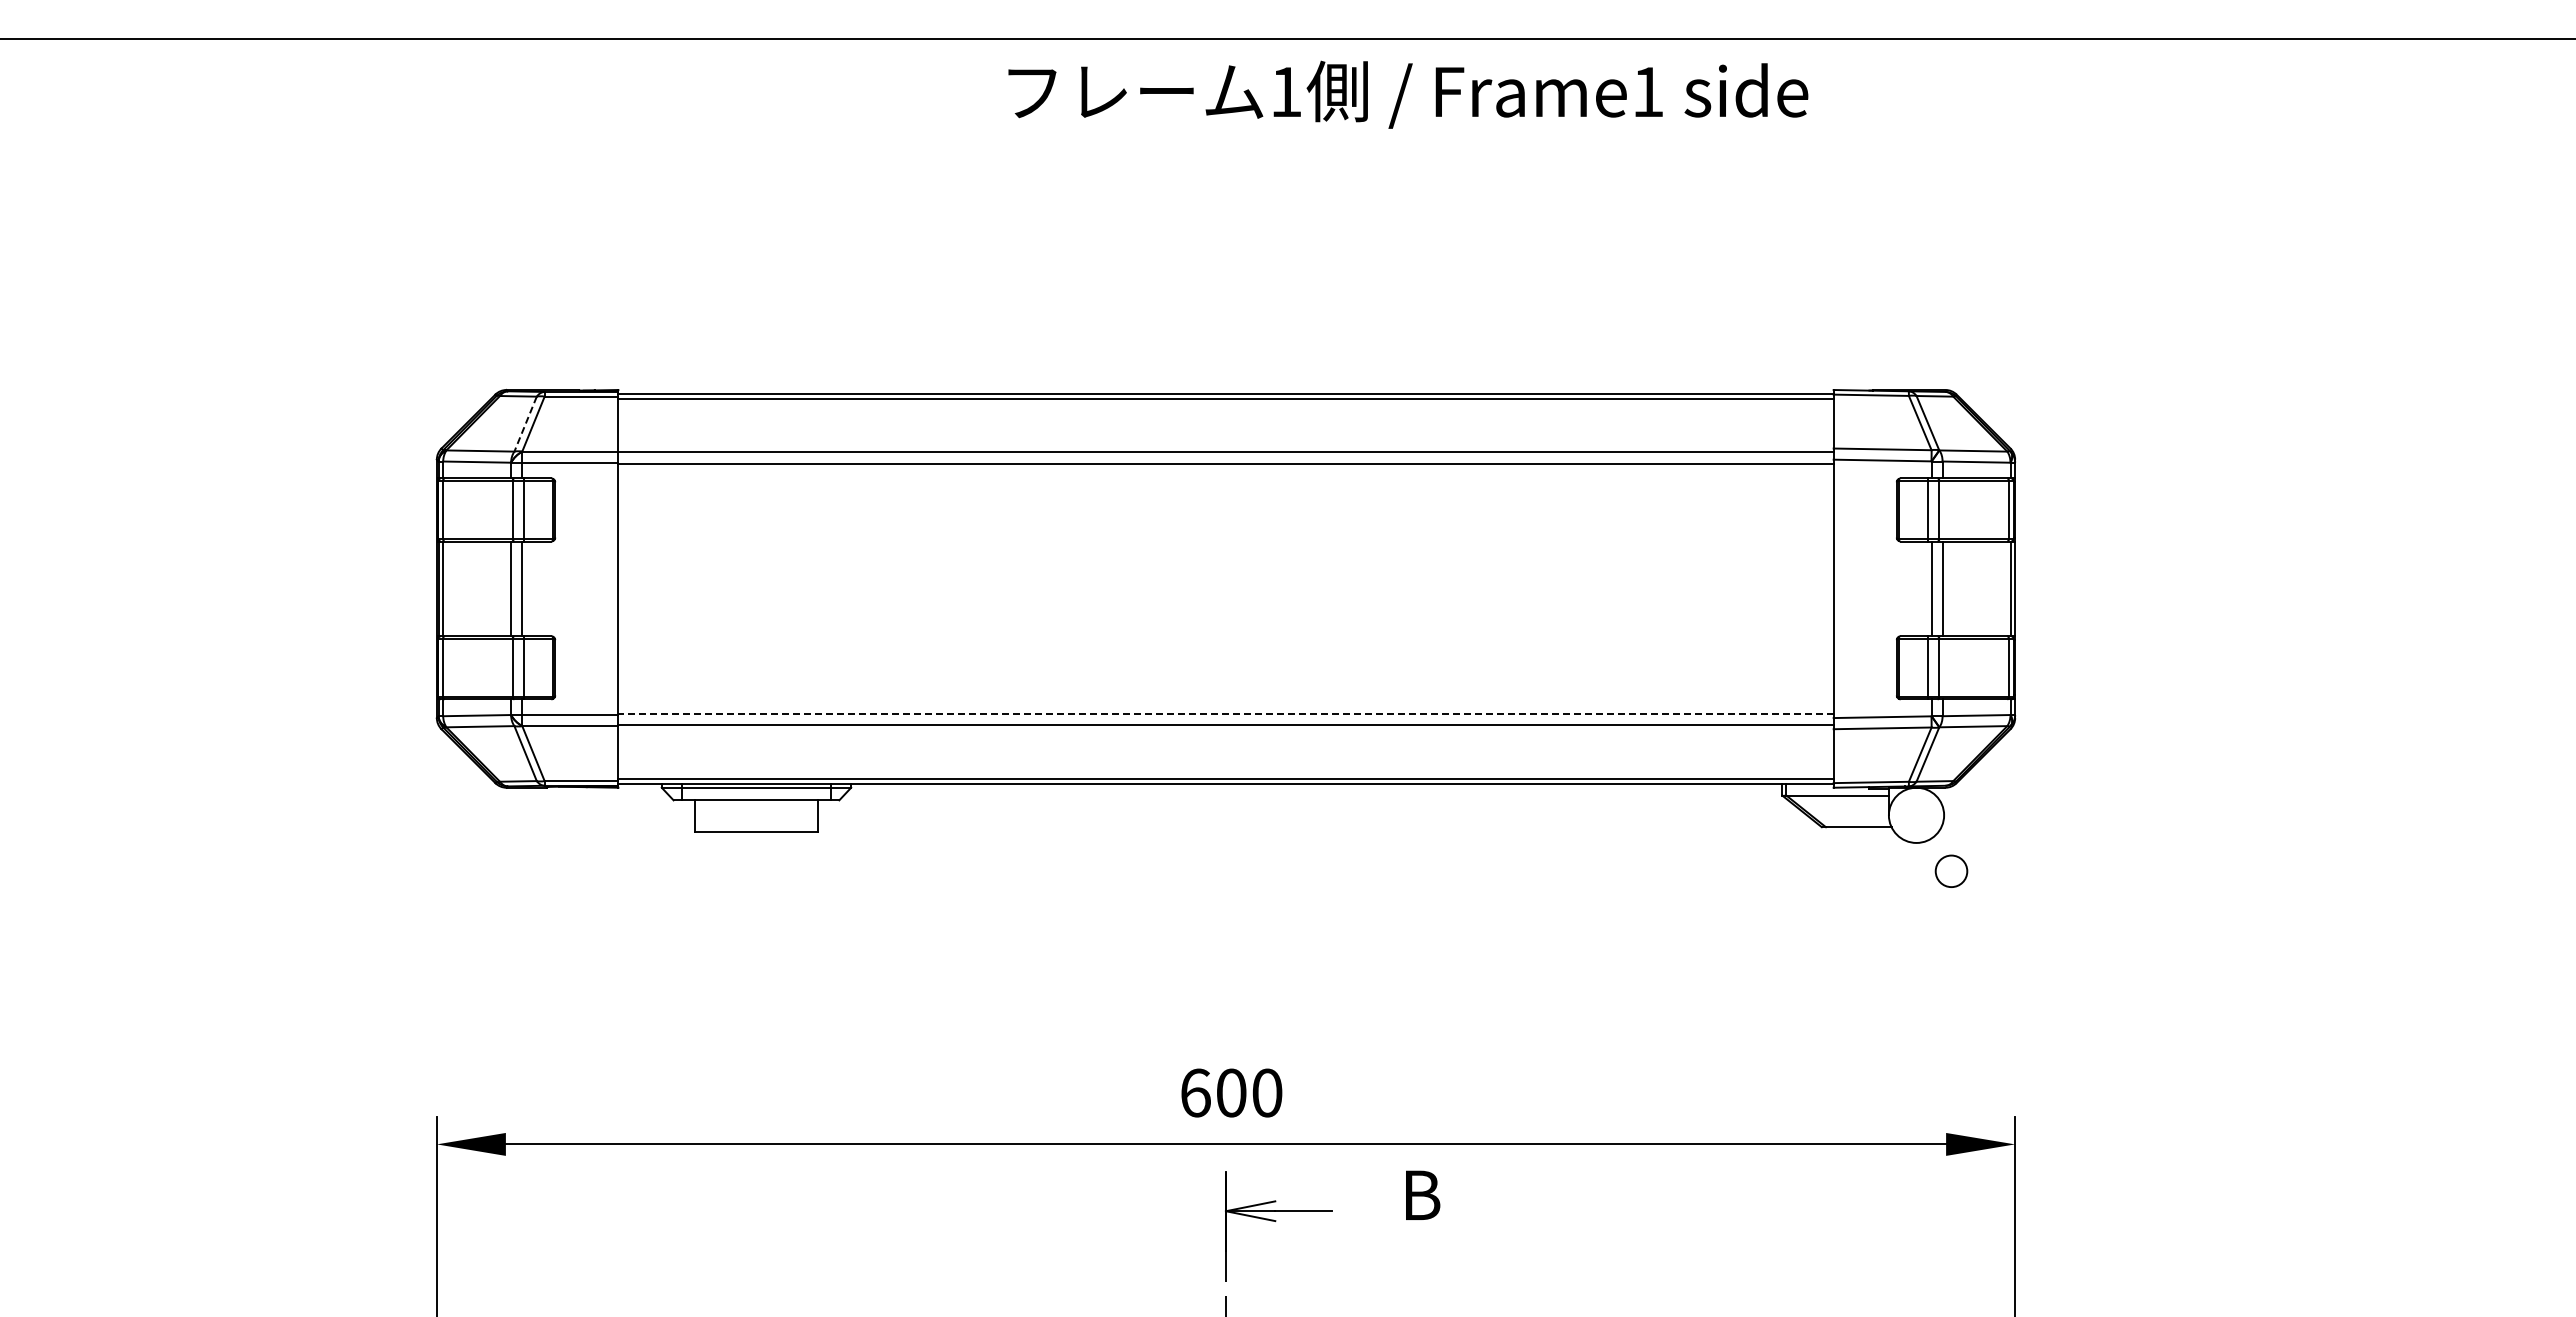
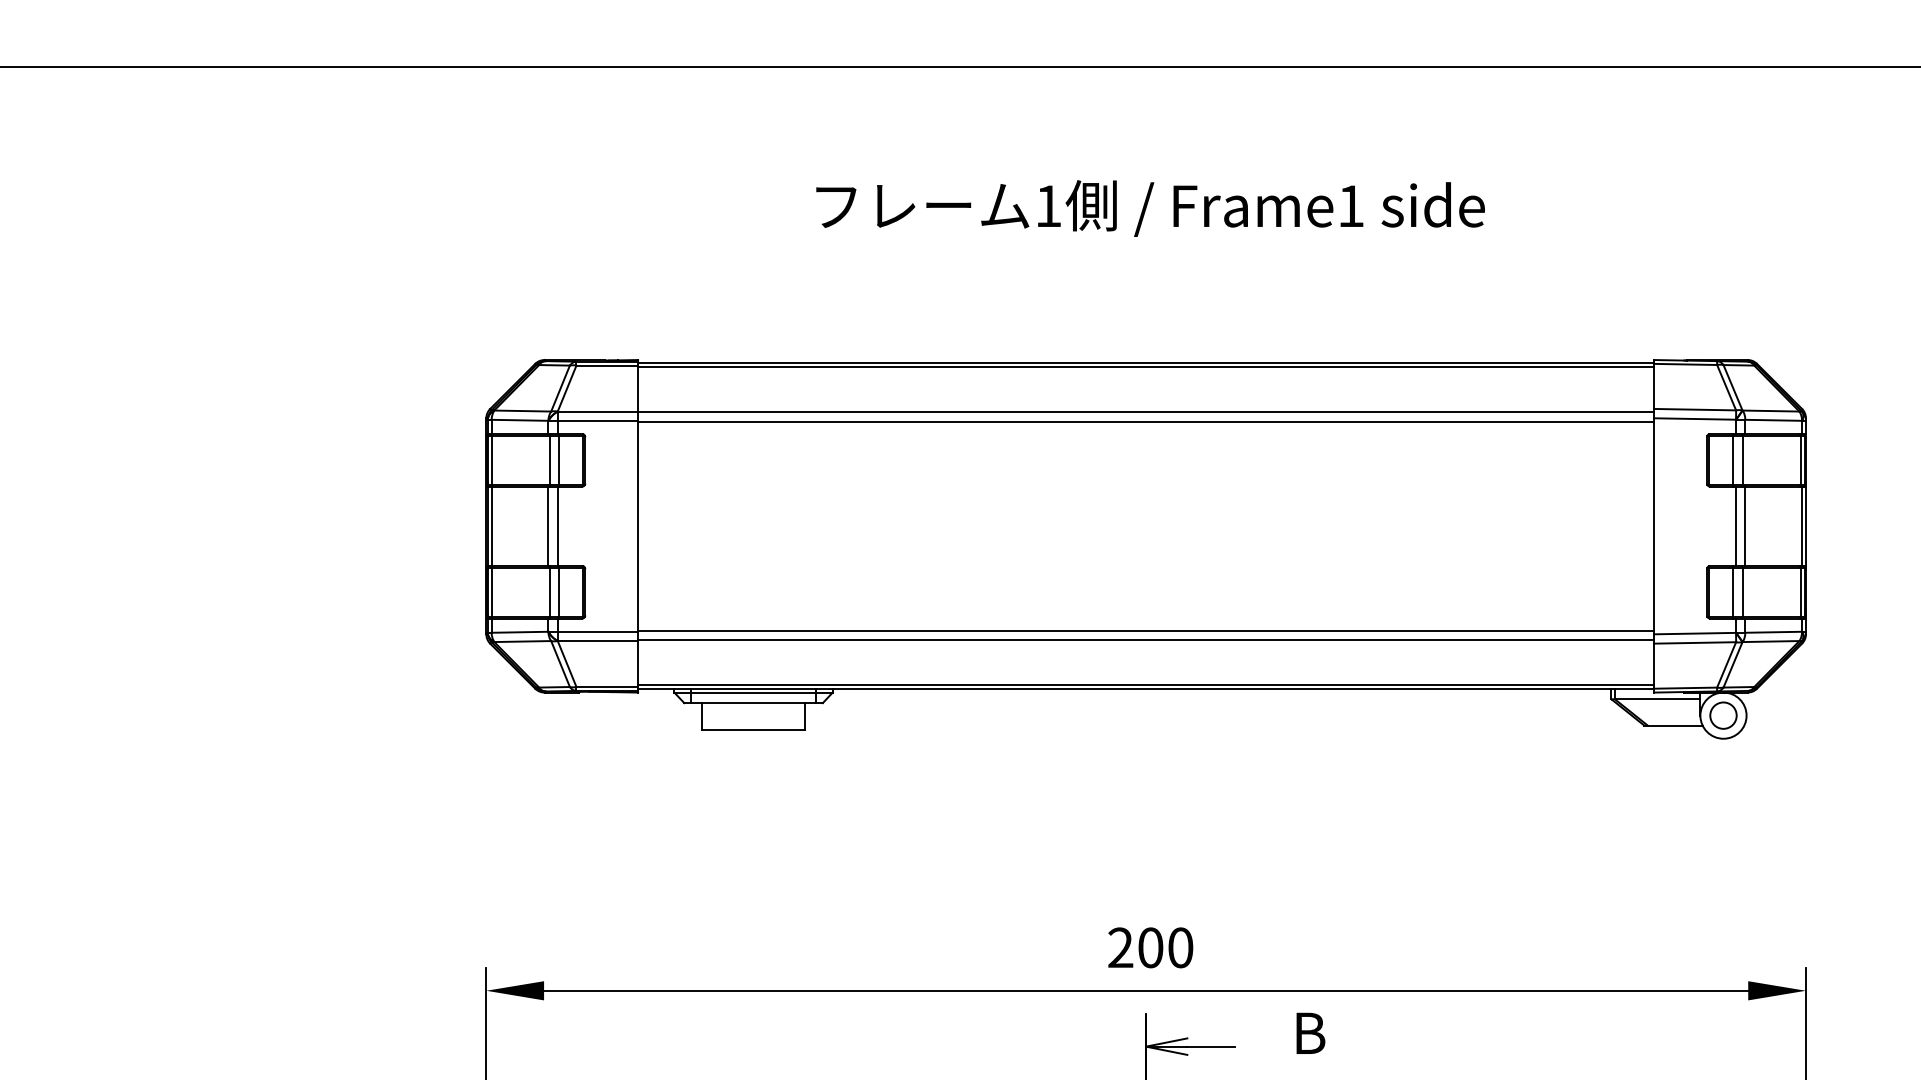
text: (1408, 94) -> (1150, 208), moved
line: (525, 424) -> (560, 388), dashed -> solid
line: (1226, 714) -> (1146, 631), dashed -> solid
circle: (1951, 870) -> (1723, 714), moved
text: (1195, 1092) -> (1120, 947), 600 -> 200

